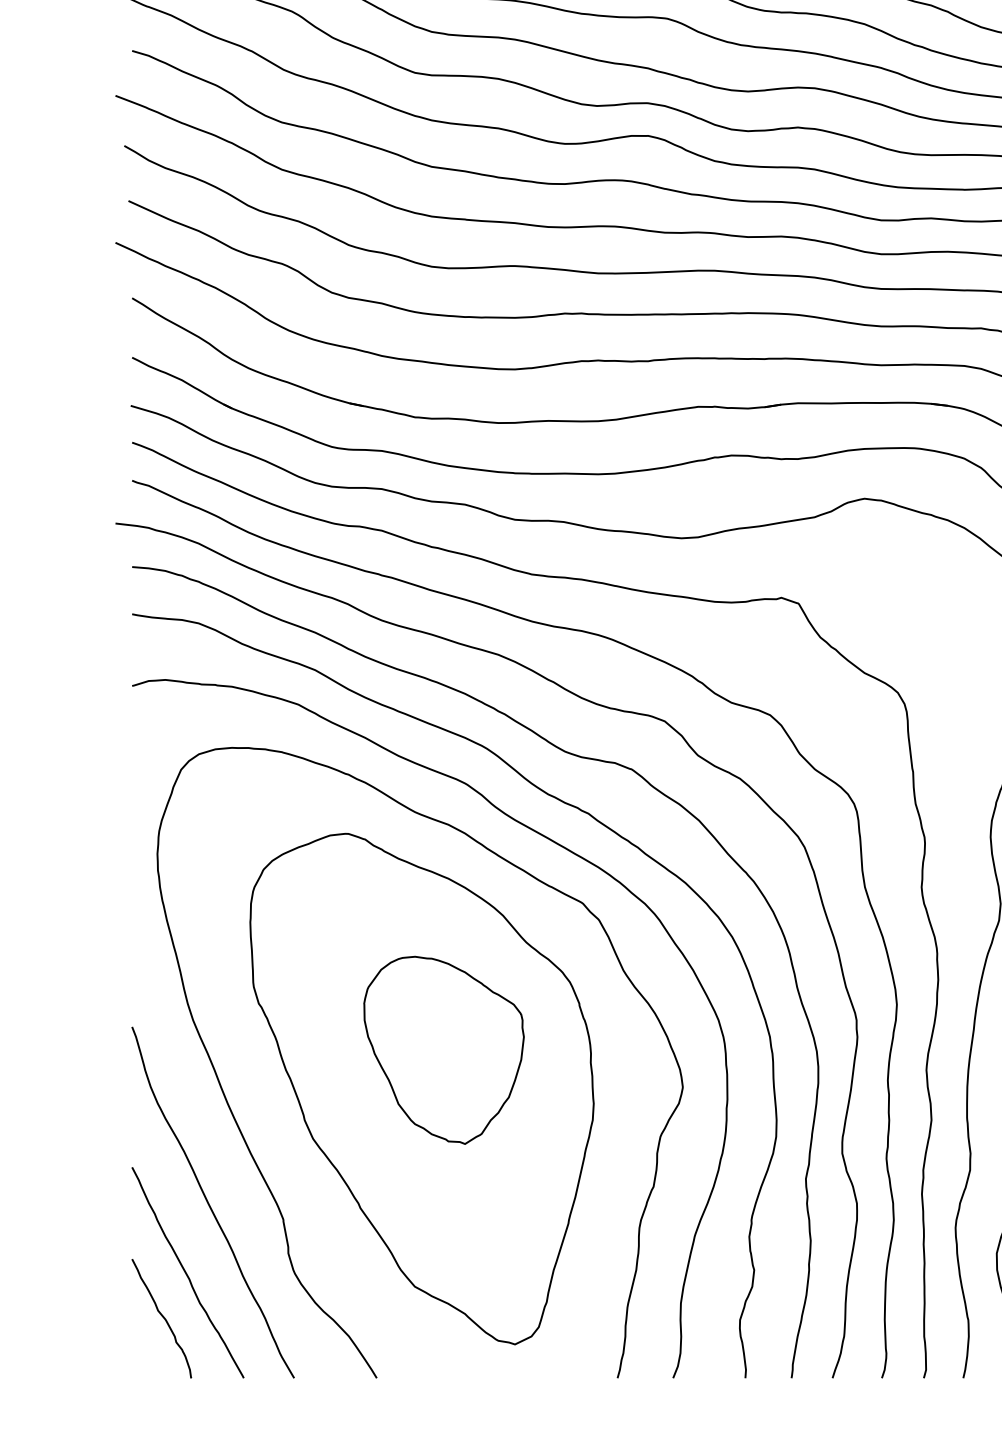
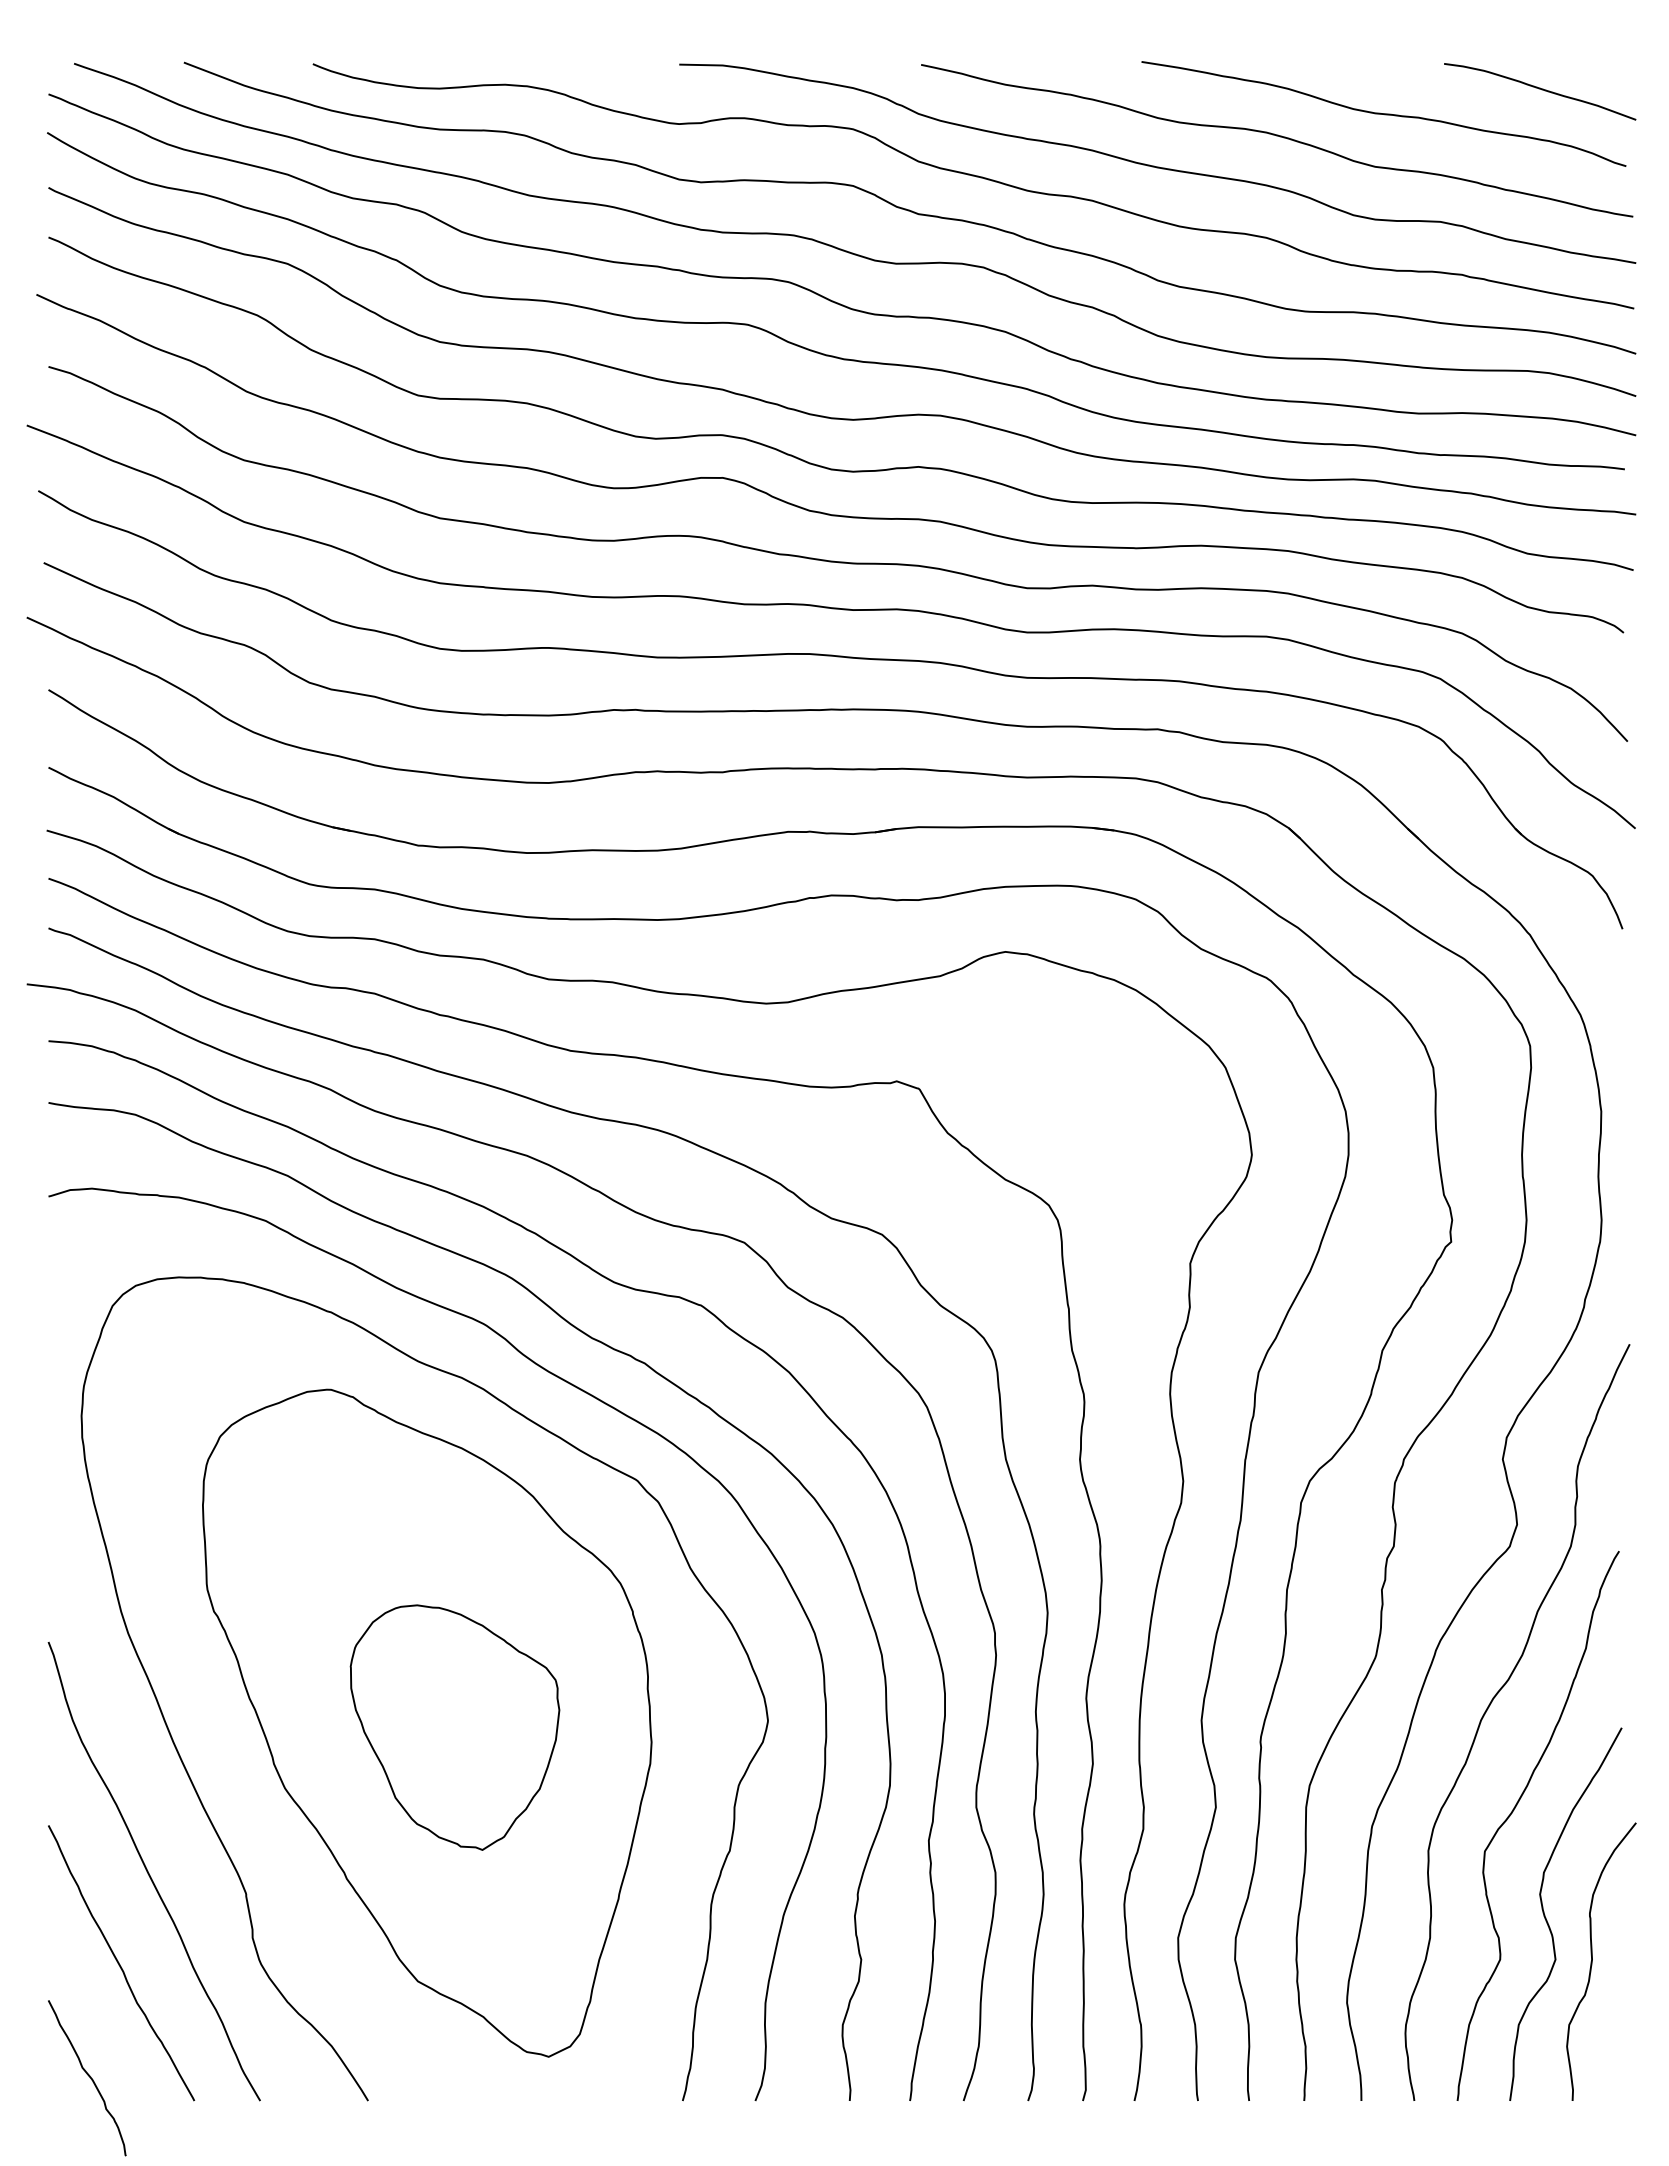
part: (443, 1050) -> (454, 1727), moved
curve: (162, 1317) -> (88, 2076), moved

